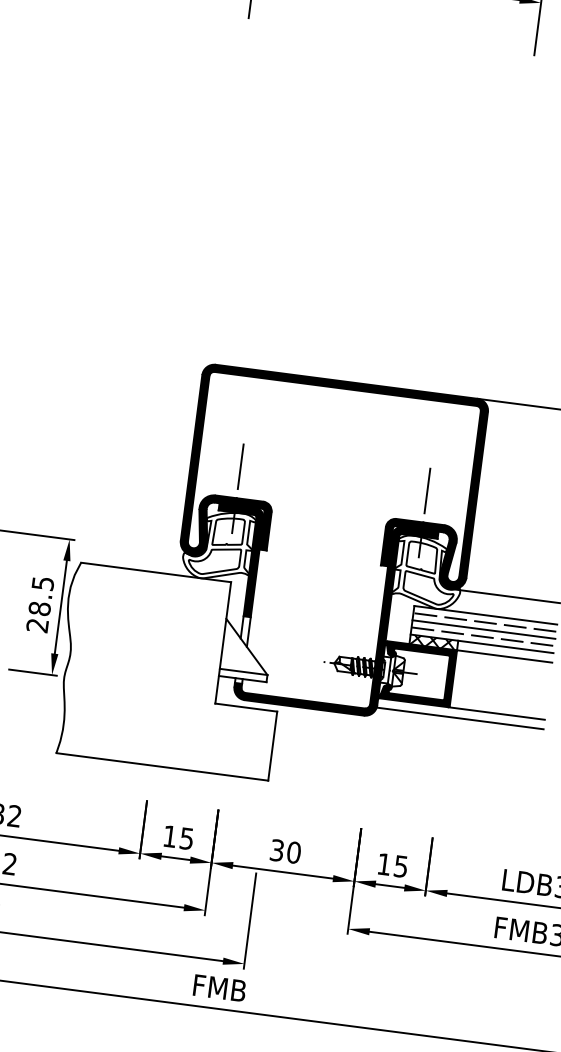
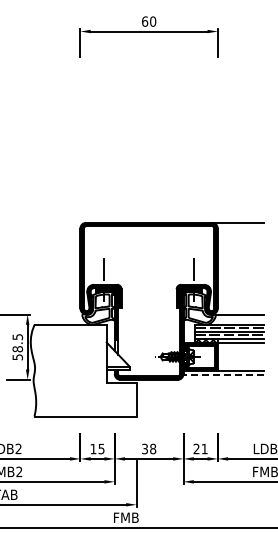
text: (36, 625) -> (17, 357), 28.5 -> 58.5
line: (460, 718) -> (223, 375), solid -> dashed
text: (294, 853) -> (153, 449), 30 -> 38
text: (392, 864) -> (200, 448), 15 -> 21

